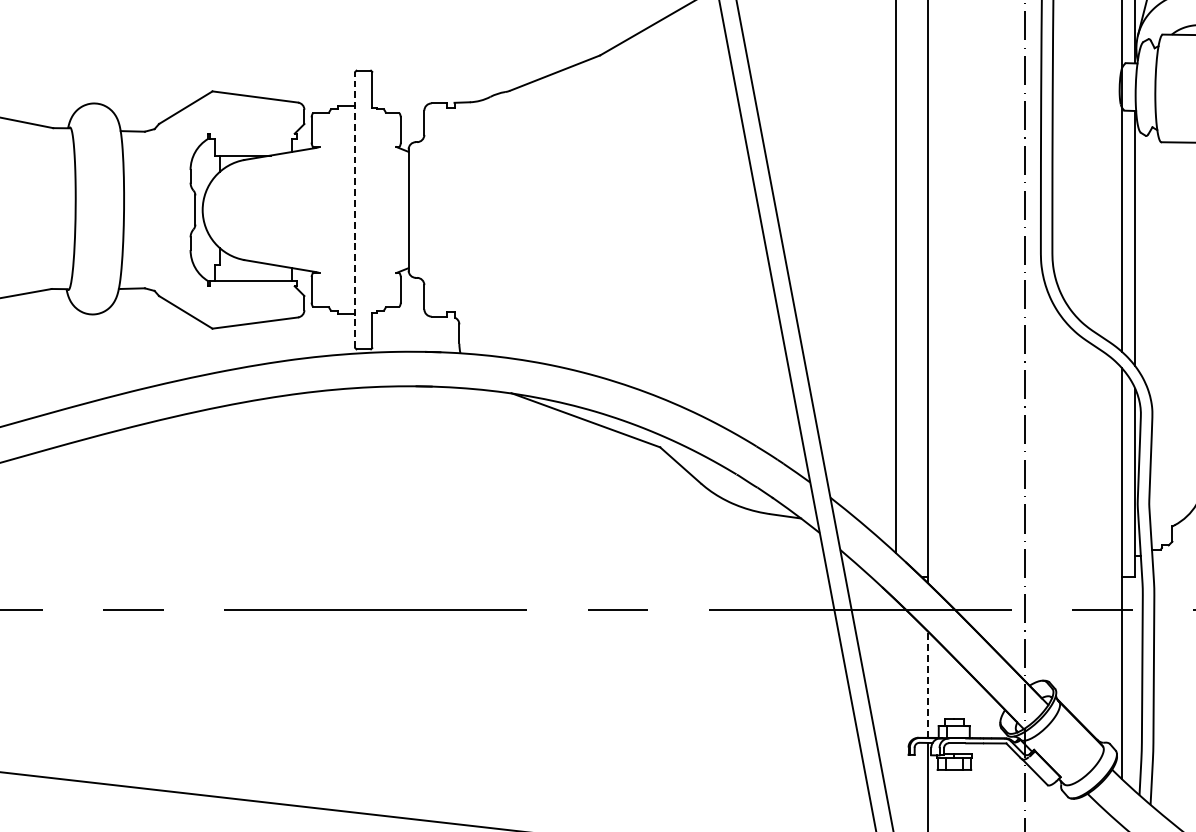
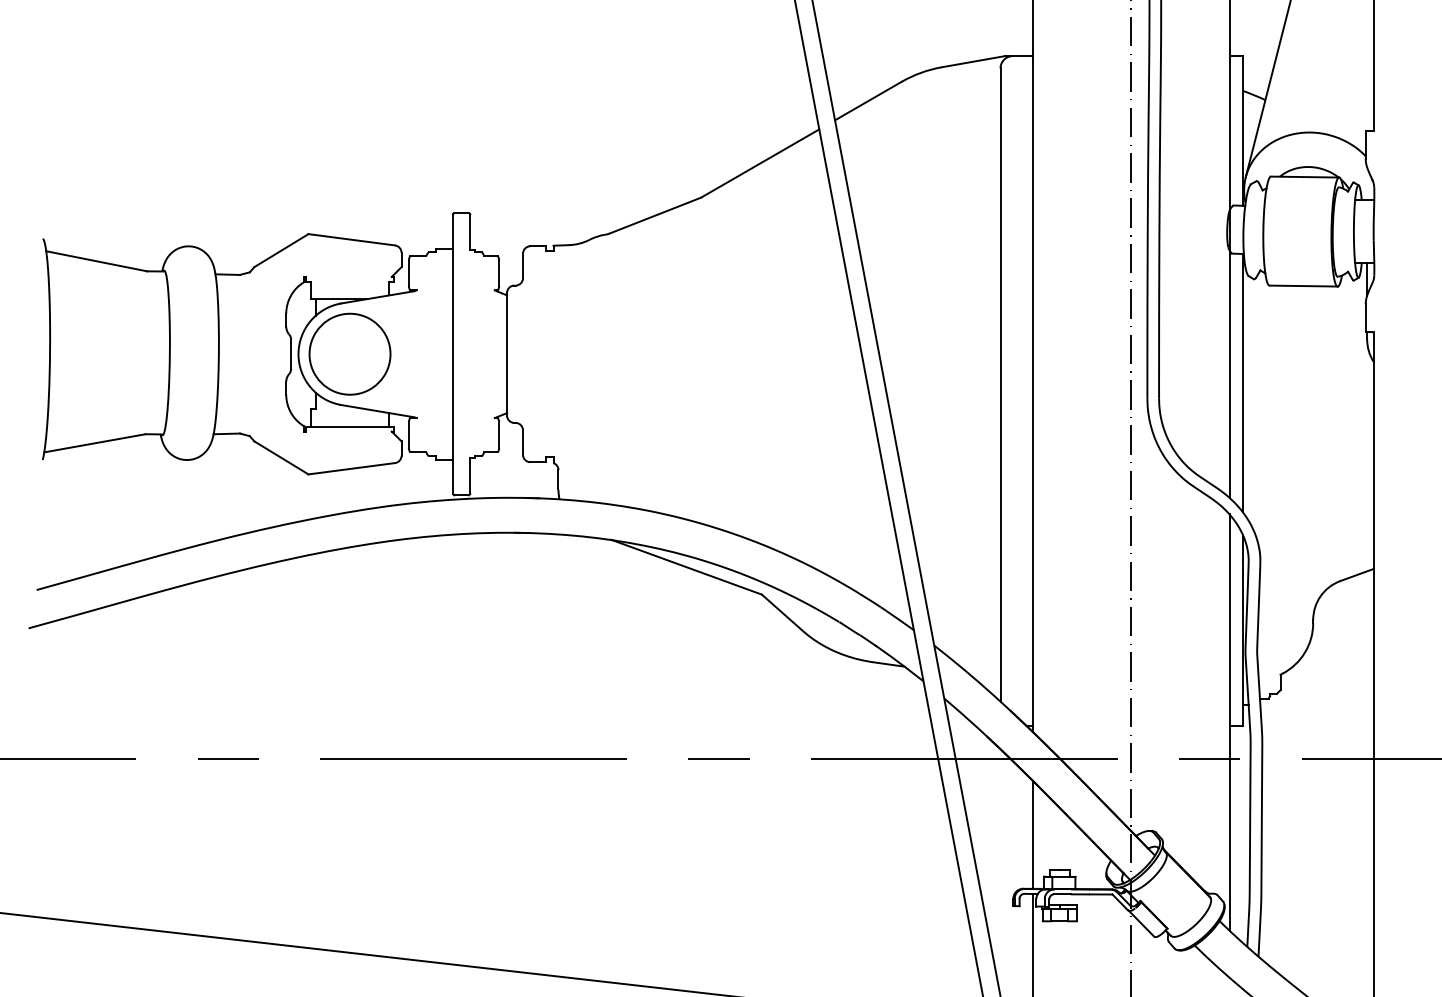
circle: (253, 209) -> (349, 353), added
line: (355, 210) -> (453, 354), dashed -> solid
line: (928, 685) -> (1033, 835), dashed -> solid

